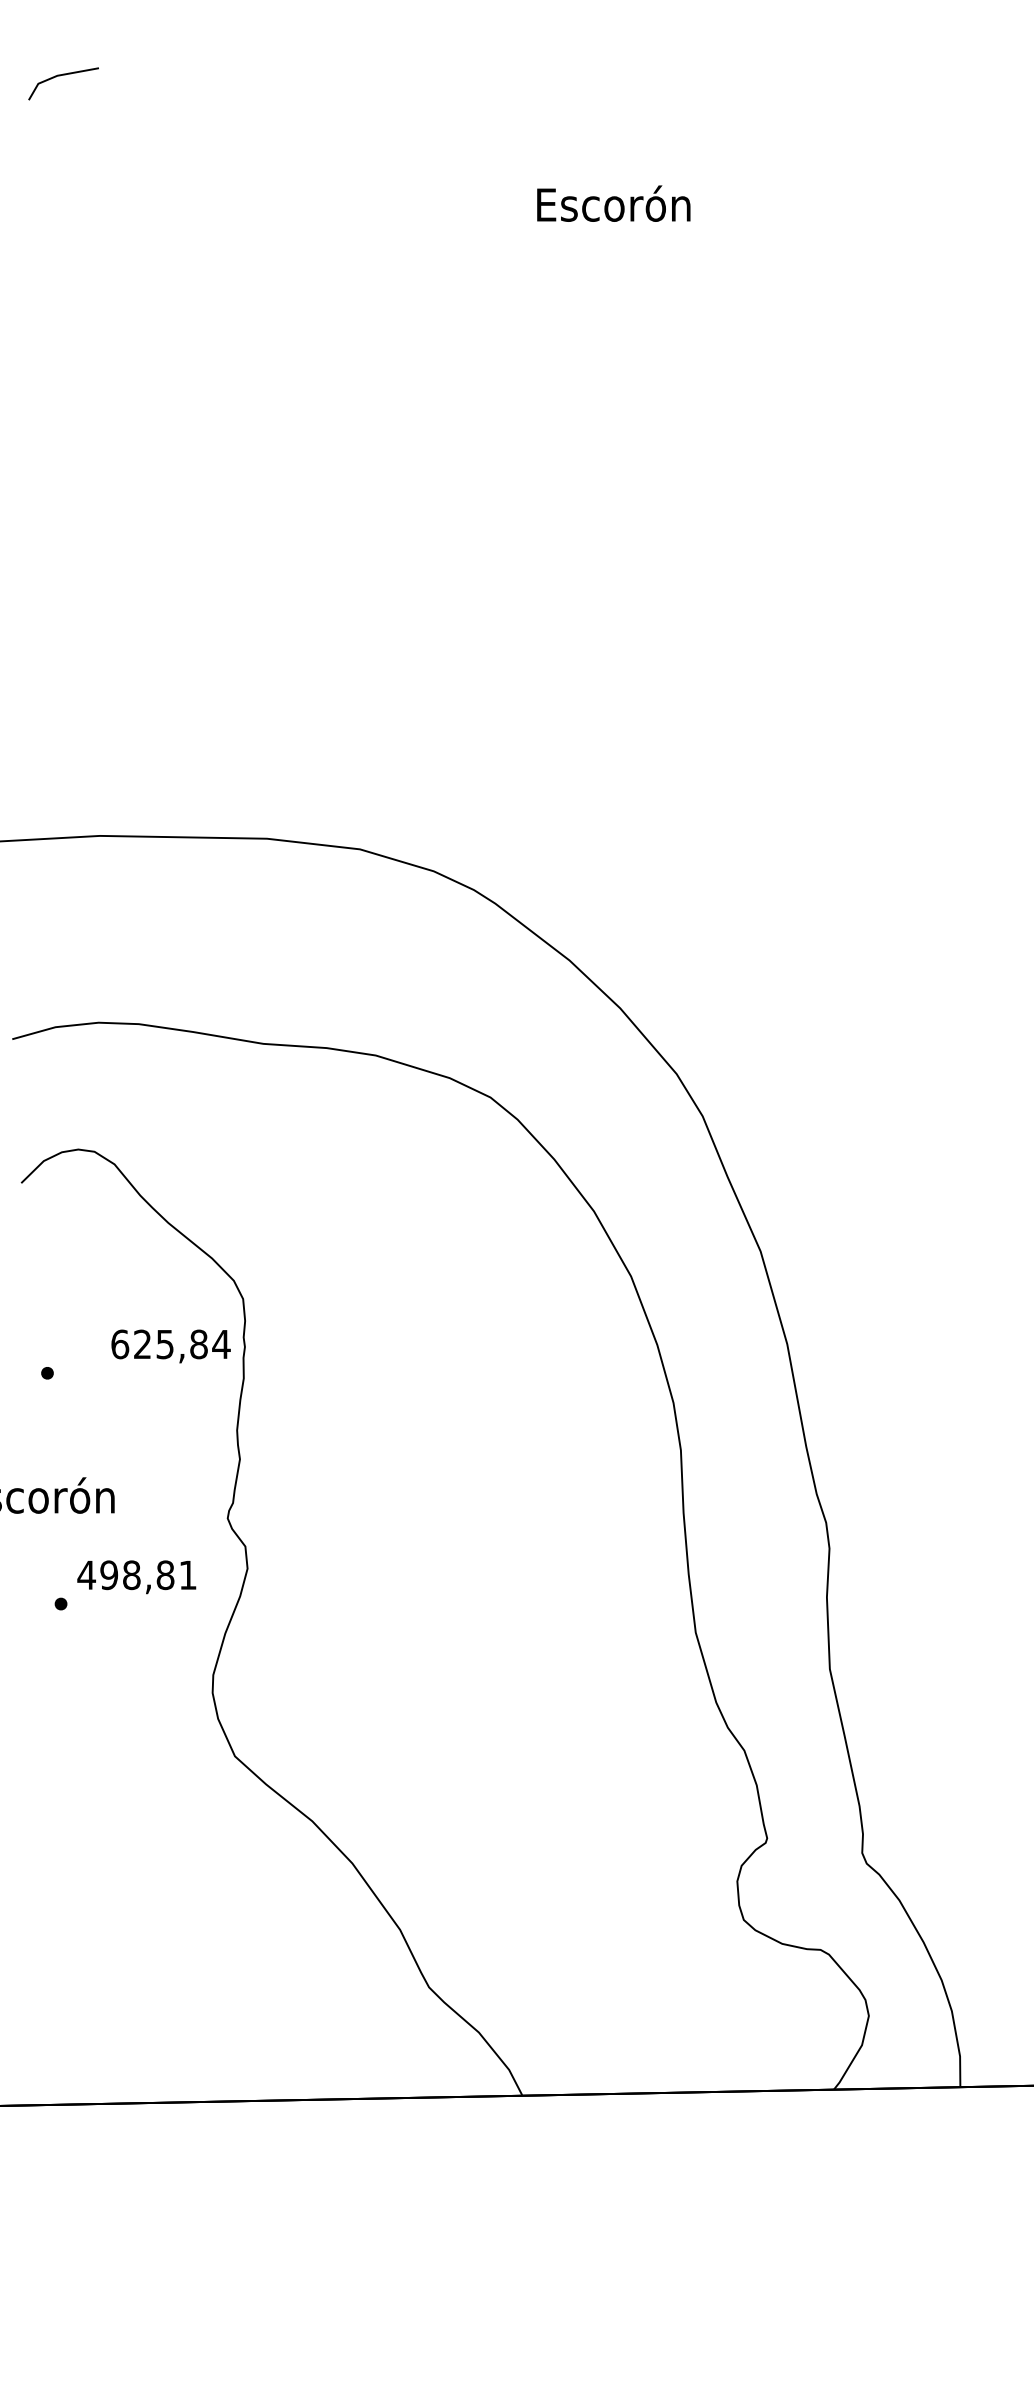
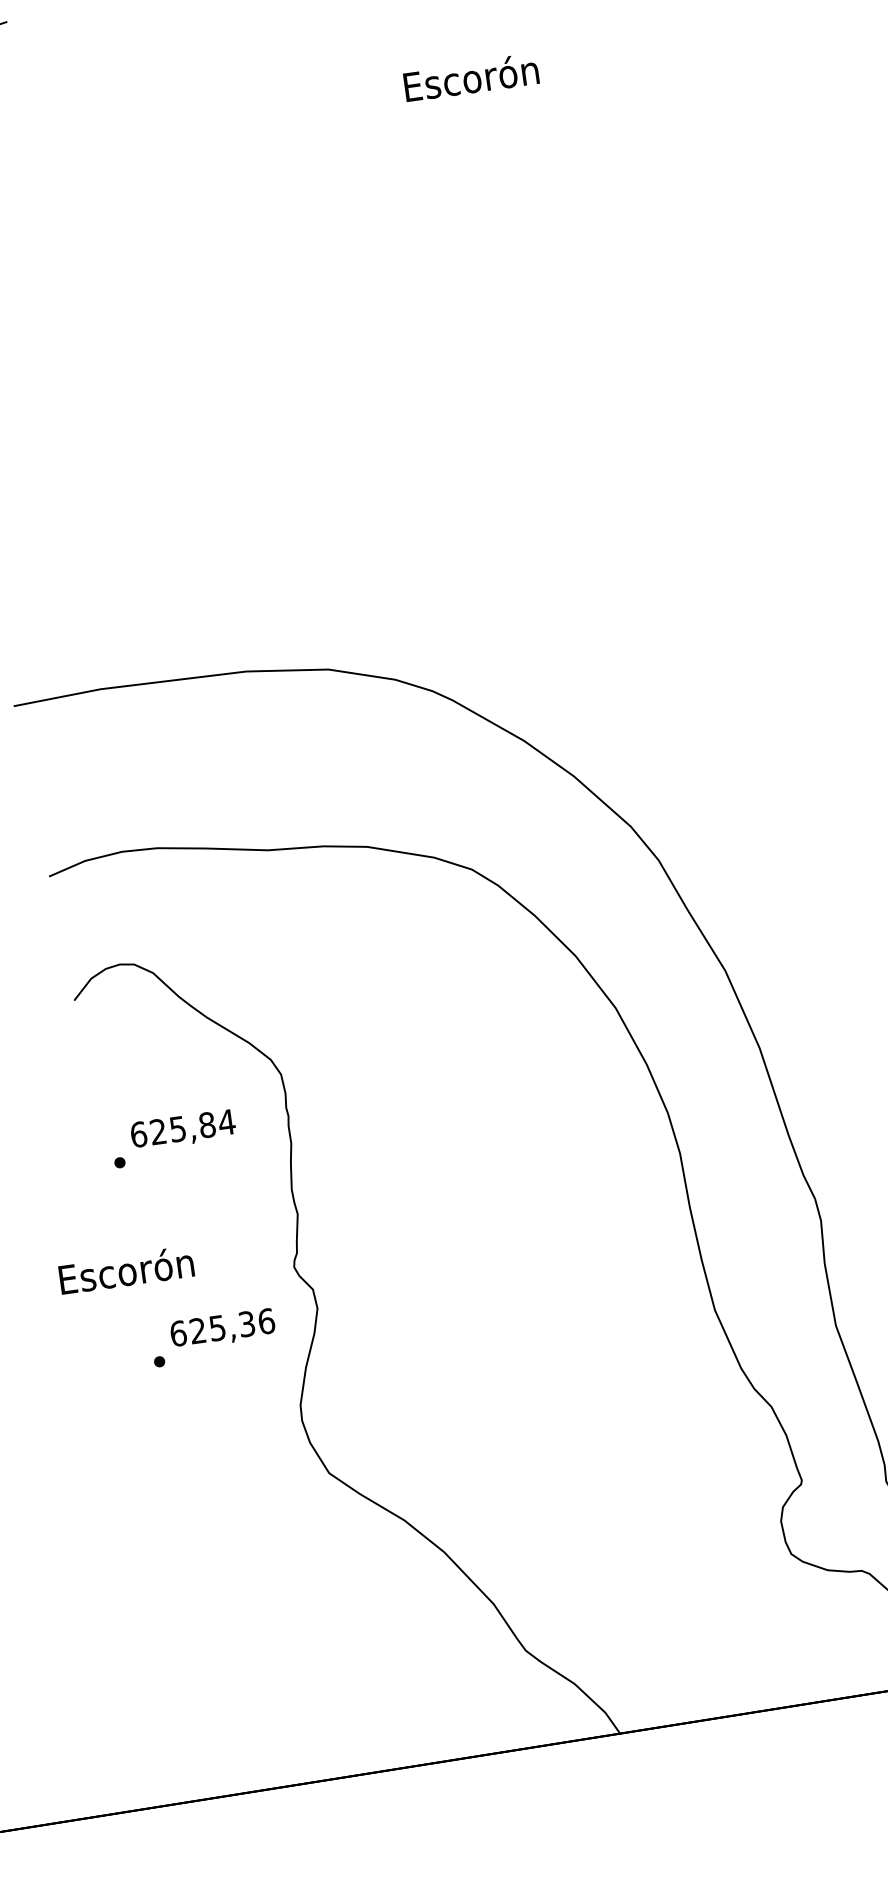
text: (170, 1346) -> (182, 1130), moved
text: (137, 1575) -> (222, 1327), 498,81 -> 625,36

